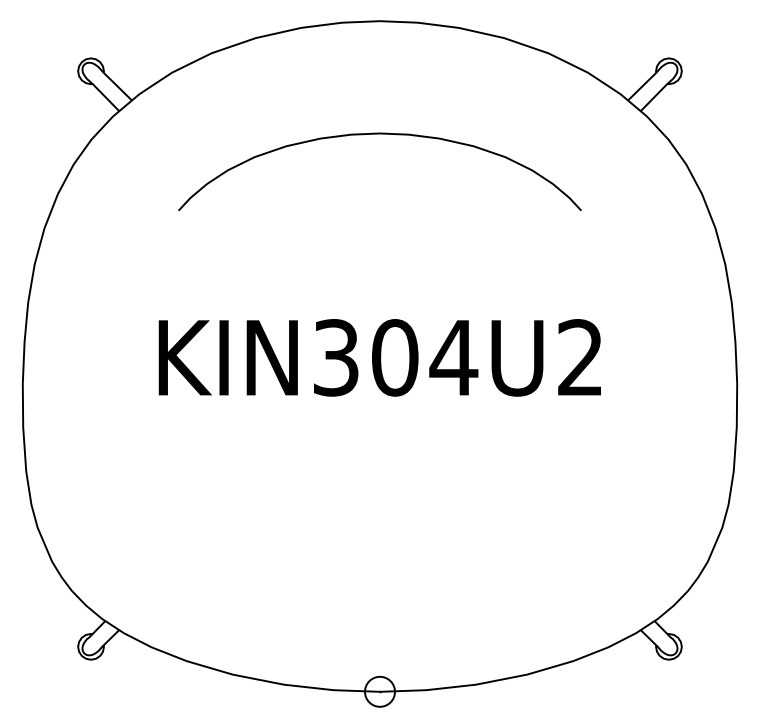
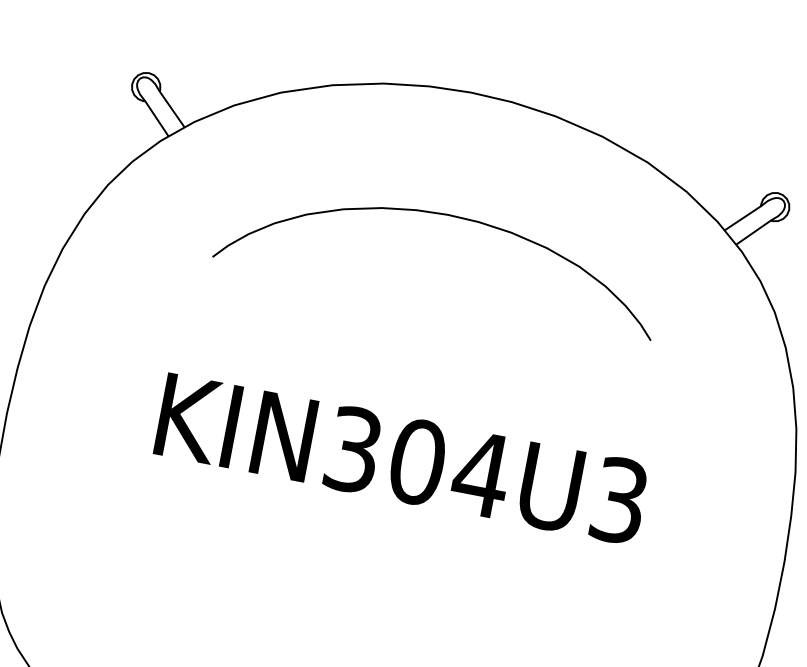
text: (580, 357) -> (619, 500), KIN304U2 -> KIN304U3

